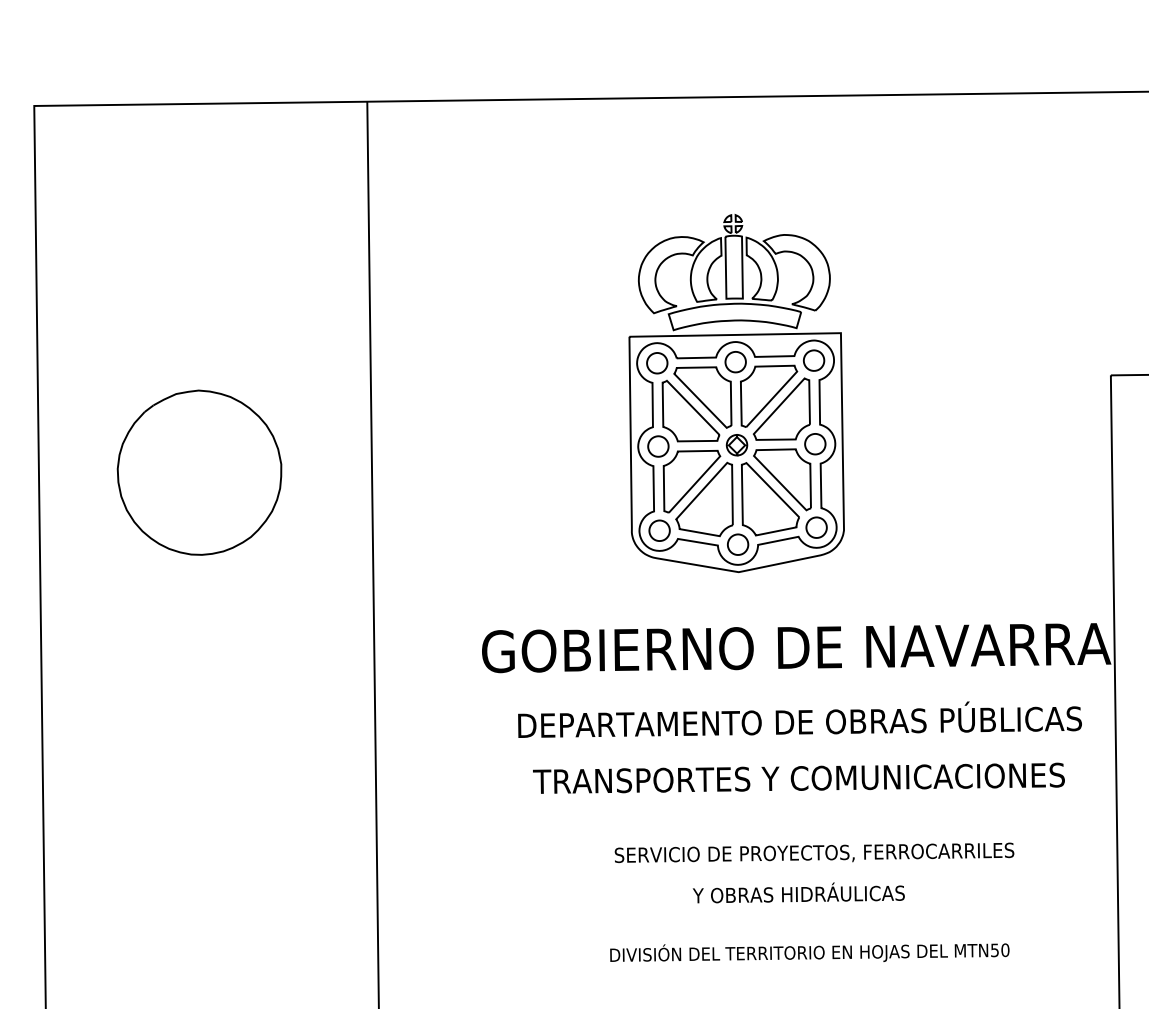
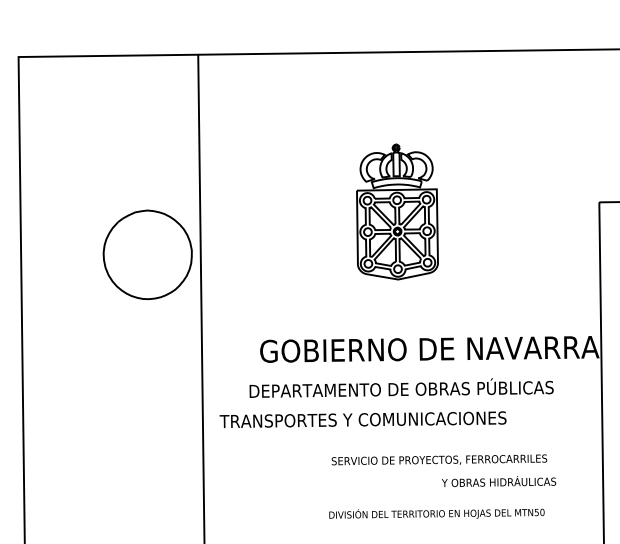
part: (736, 392) -> (397, 211), size x0.7
part: (199, 472) -> (147, 254), moved
text: (799, 718) -> (401, 387), moved
text: (797, 777) -> (362, 419), moved
text: (799, 892) -> (499, 481), moved

